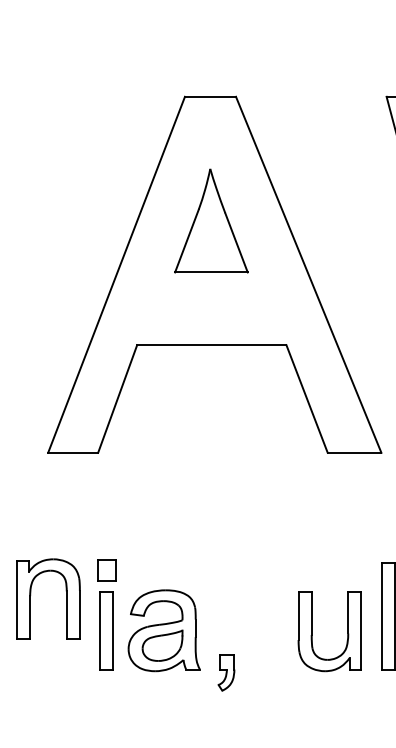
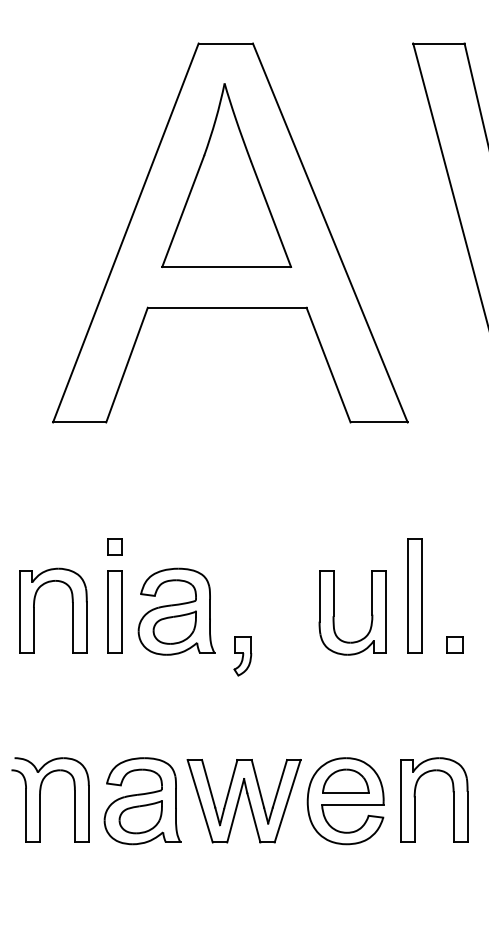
part: (211, 220) -> (226, 175), size x1.67
part: (105, 569) -> (114, 546), size x0.71
part: (30, 598) -> (34, 610), moved

